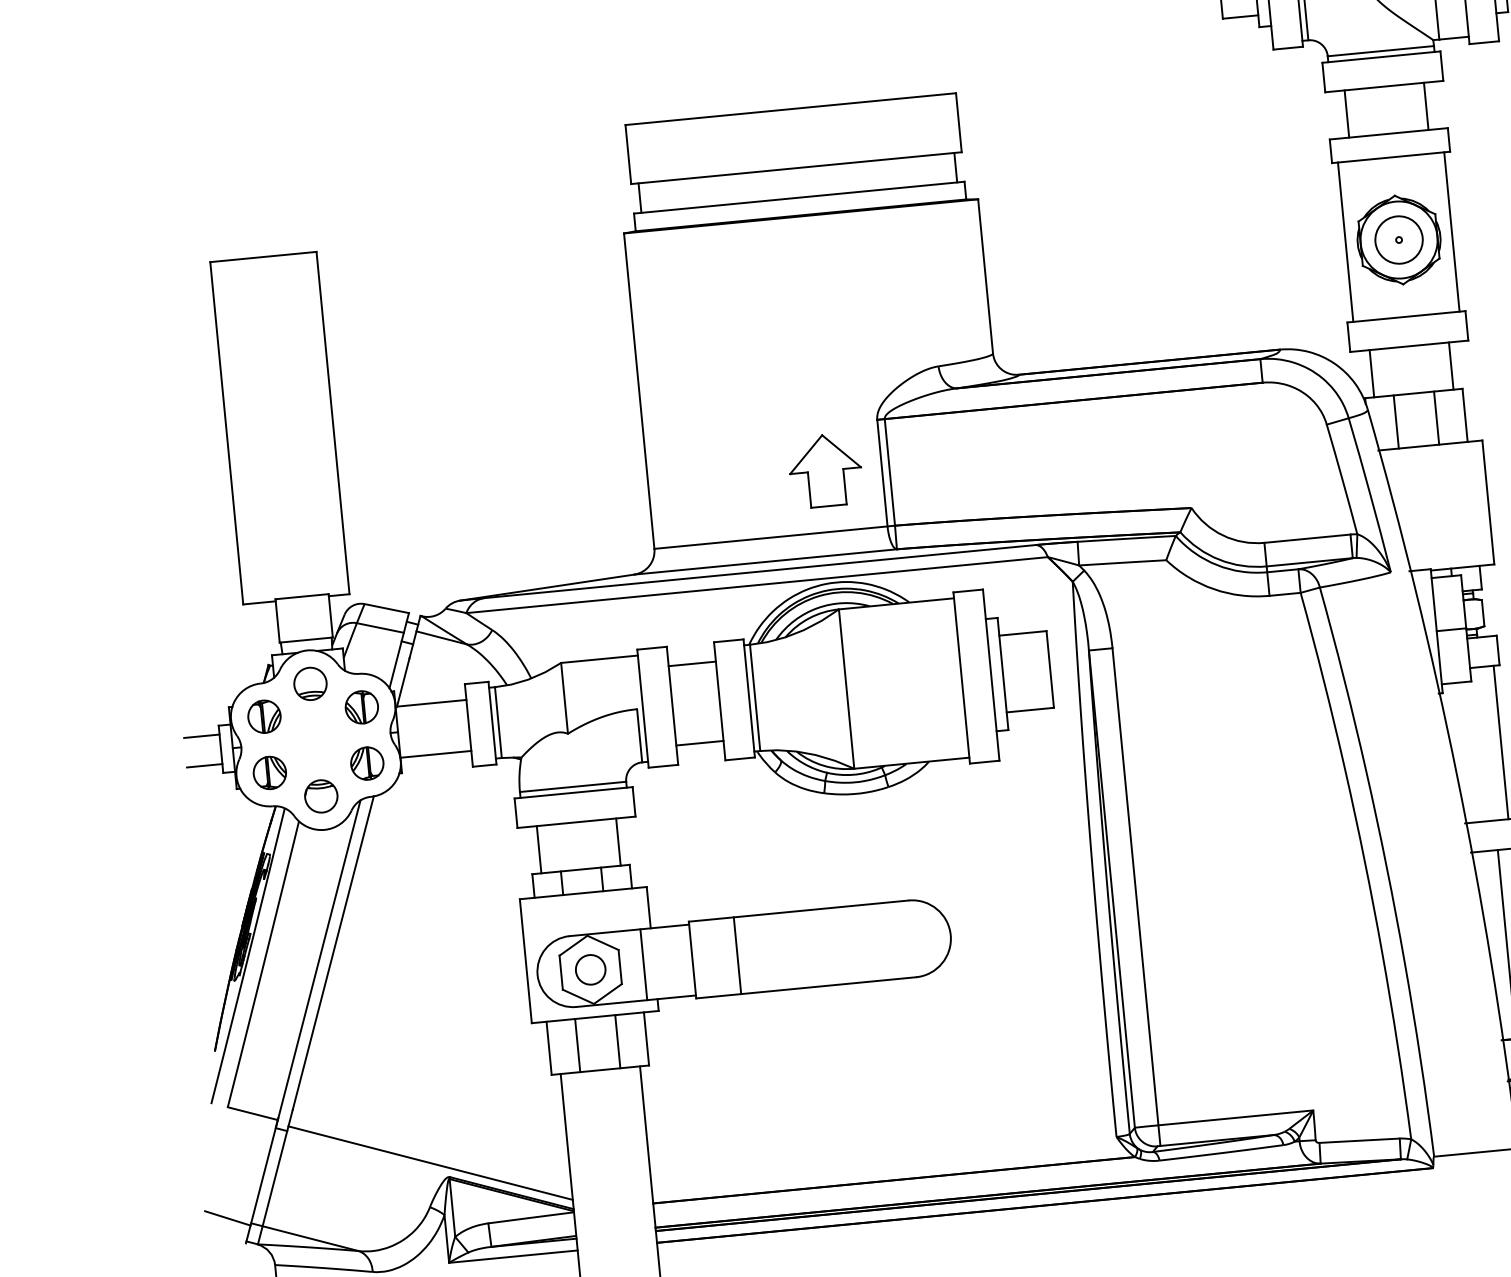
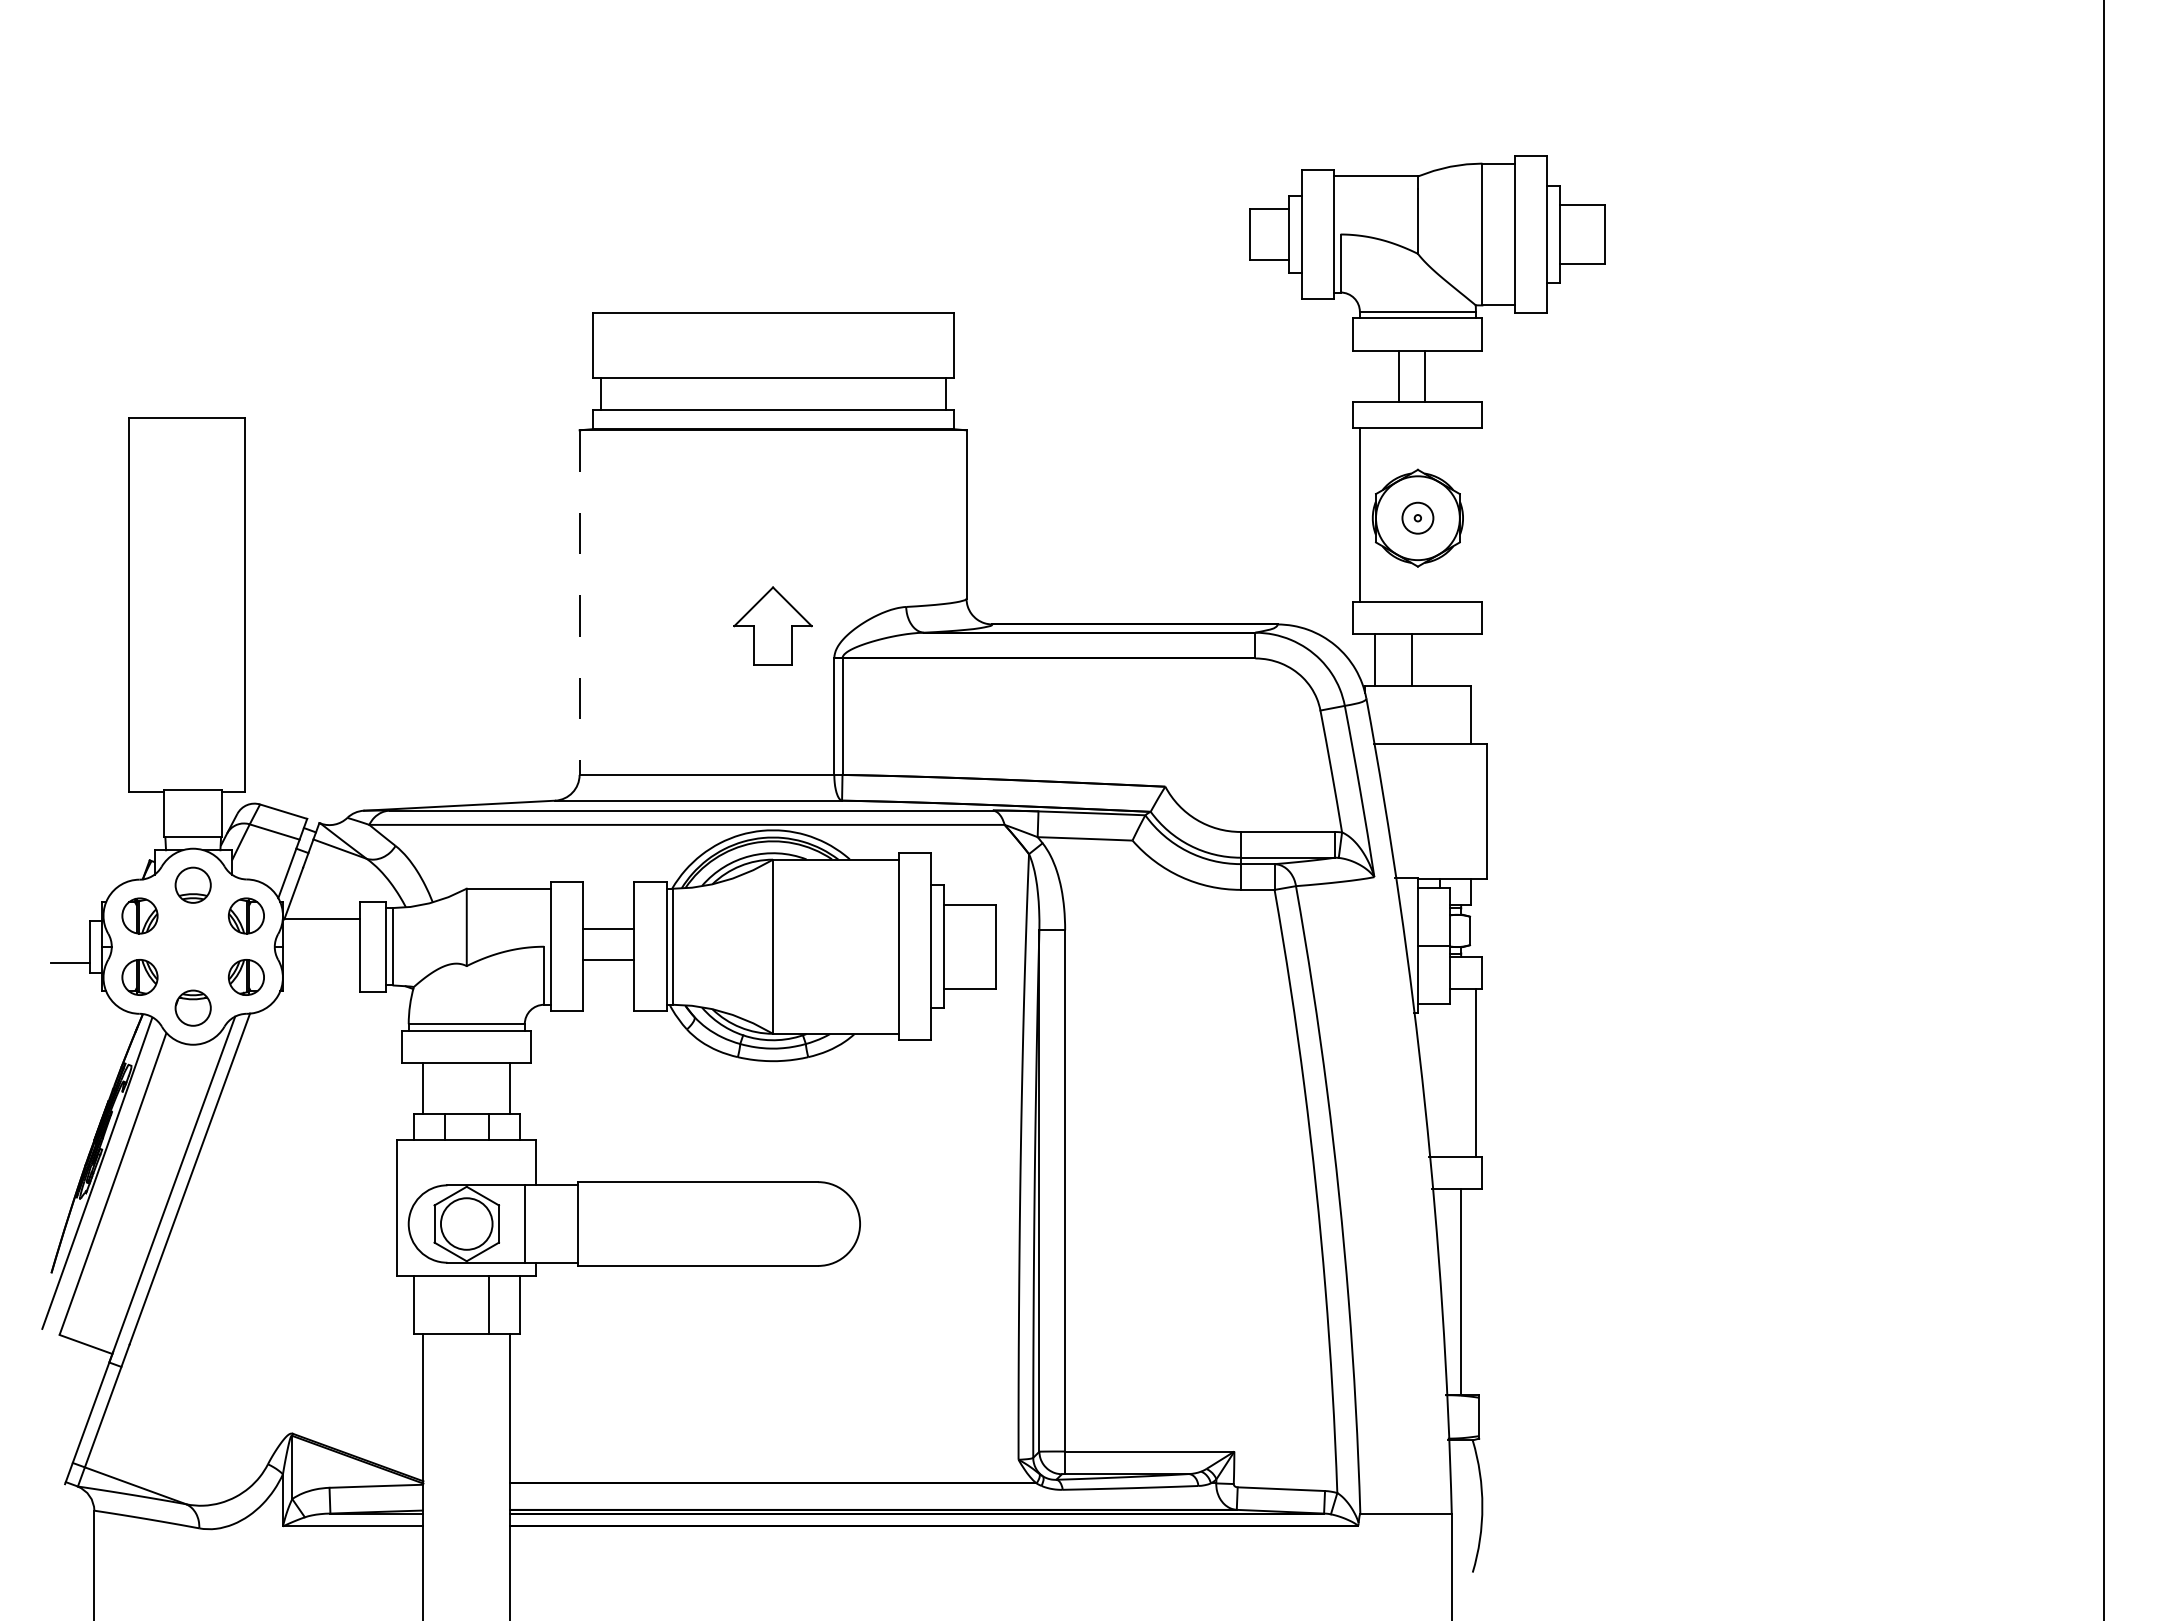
line: (1426, 106) -> (1399, 376), moved
line: (1346, 114) -> (1424, 376), moved
line: (1451, 231) -> (1475, 514), removed
circle: (1398, 240) -> (1417, 518), size x0.6
line: (1451, 365) -> (1412, 659), moved
line: (639, 391) -> (579, 603), solid -> dashed
line: (1437, 417) -> (1440, 714), removed
line: (1395, 421) -> (1395, 714), removed
part: (825, 470) -> (772, 625), moved
line: (692, 663) -> (608, 960), moved
line: (201, 736) -> (69, 930), removed
line: (699, 743) -> (608, 929), moved
line: (435, 754) -> (321, 974), removed
line: (737, 955) -> (627, 1223), removed
circle: (590, 969) -> (466, 1223), size x1.6
line: (577, 1045) -> (444, 1304), removed
line: (430, 1163) -> (273, 1416), removed
line: (227, 1218) -> (47, 1455), removed

